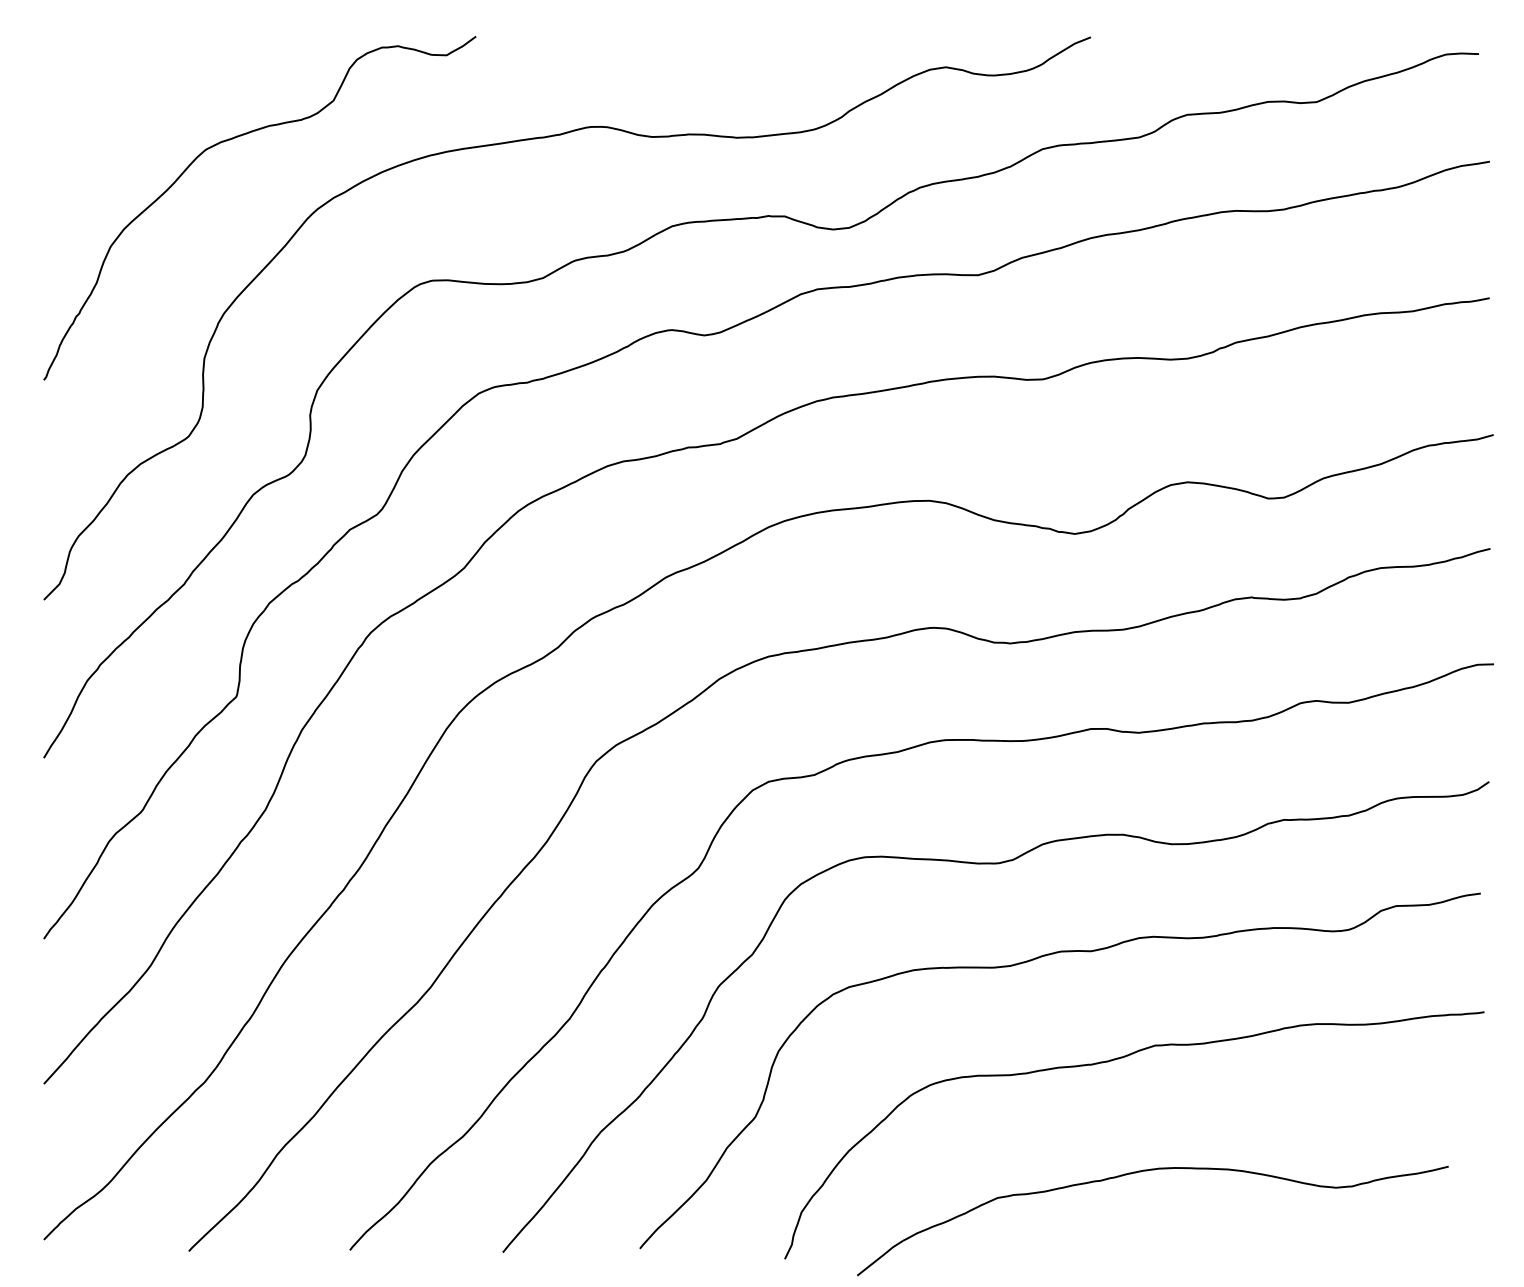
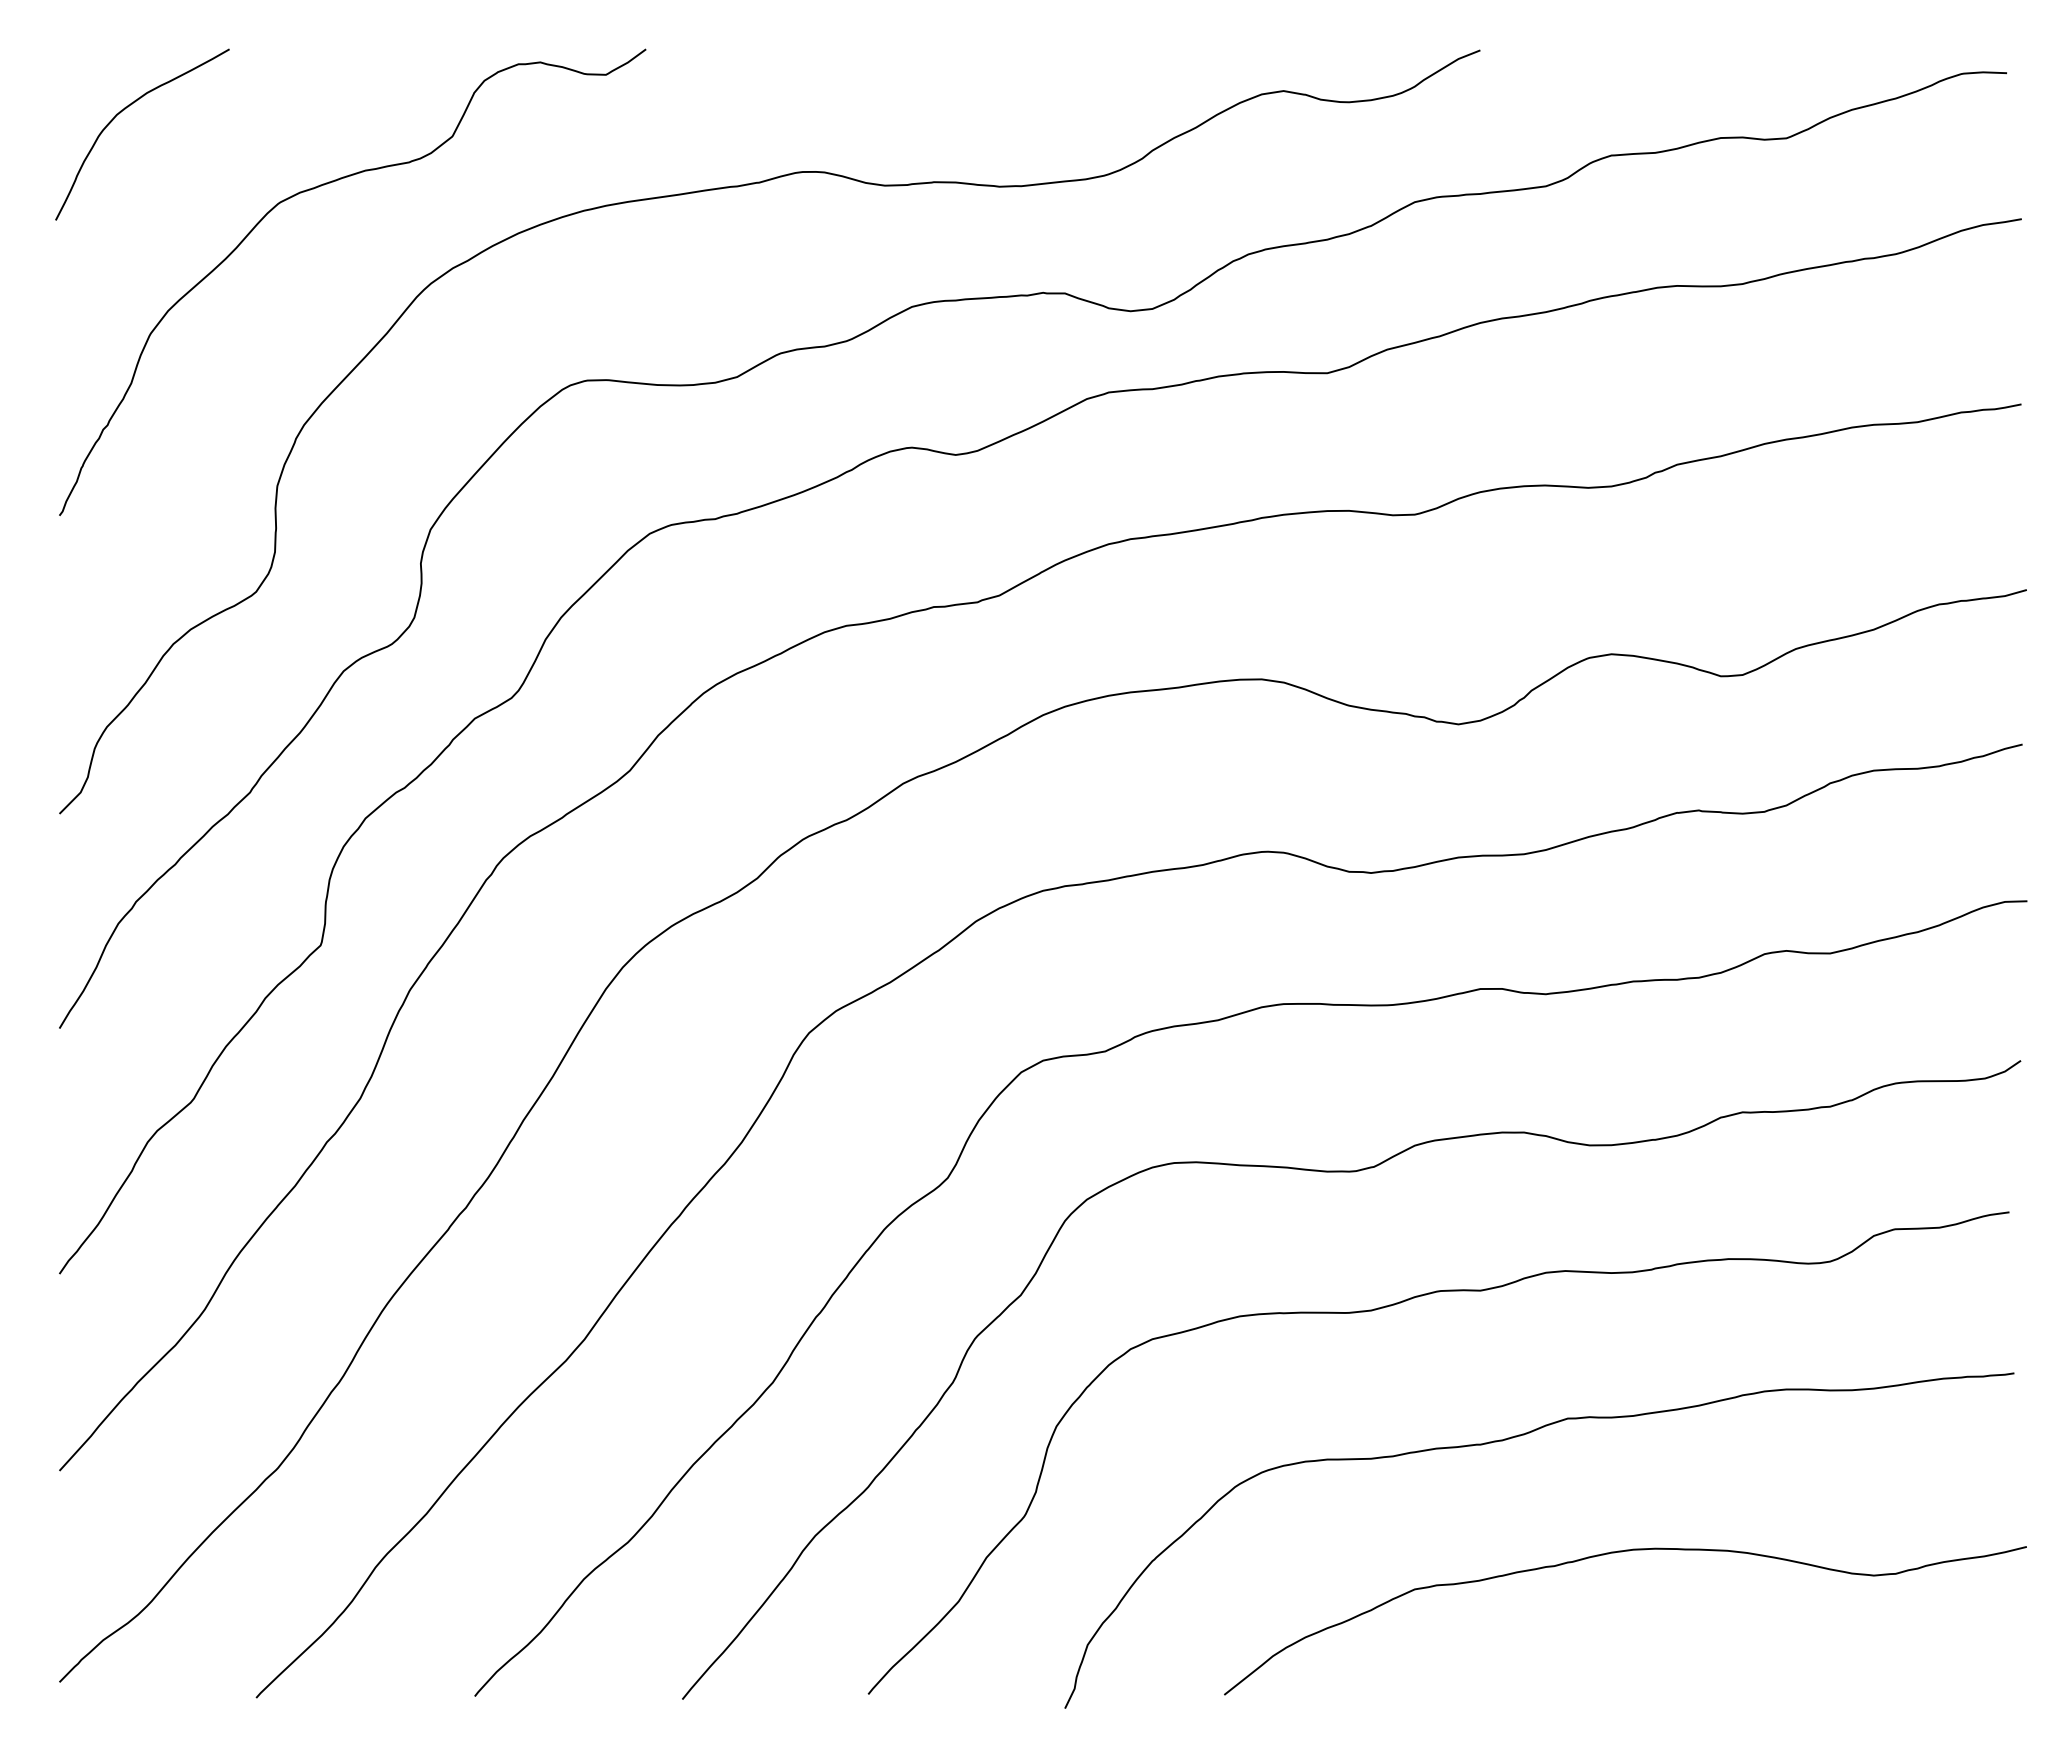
curve: (91, 81) -> (124, 110), added
curve: (1144, 1171) -> (1614, 1553), moved

